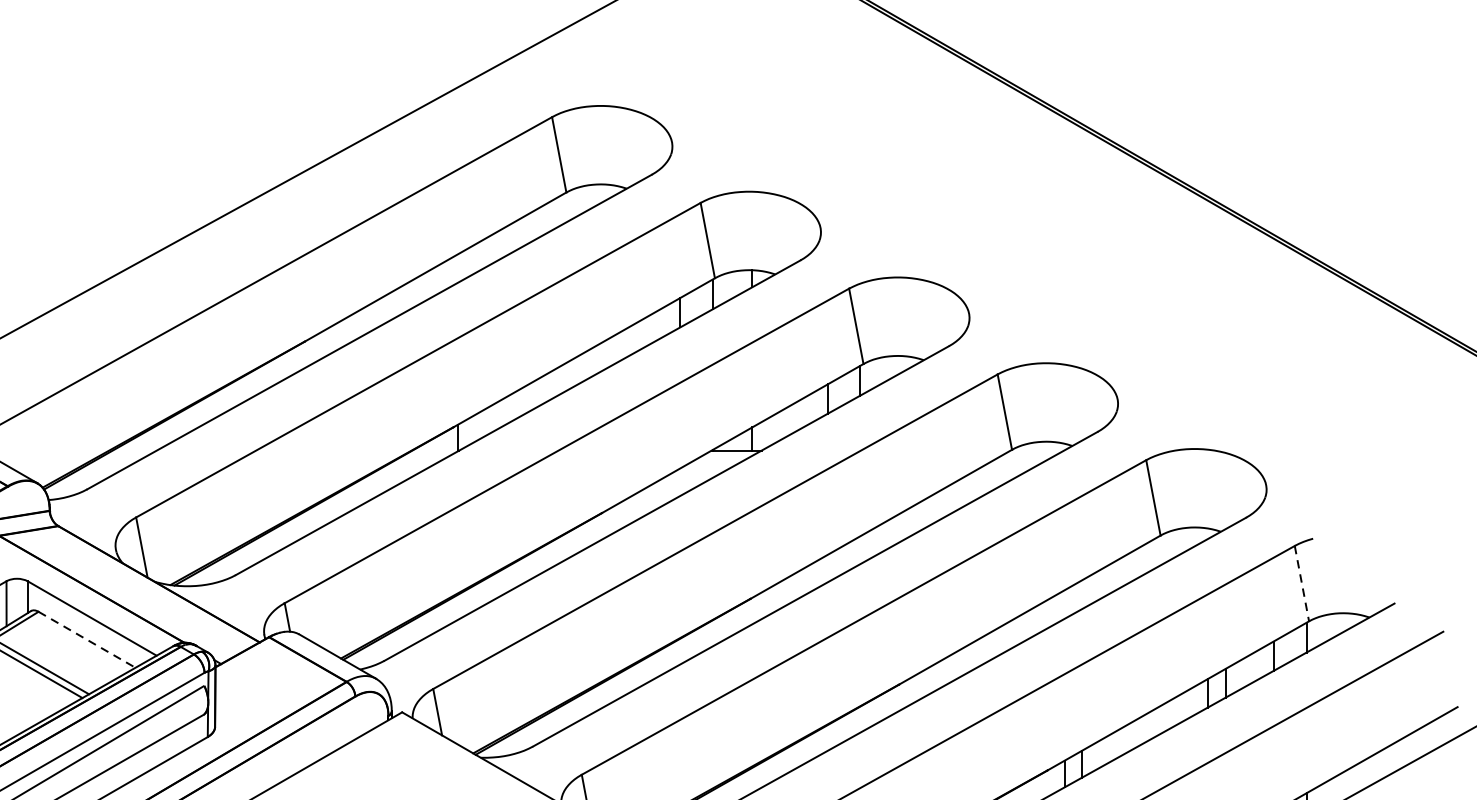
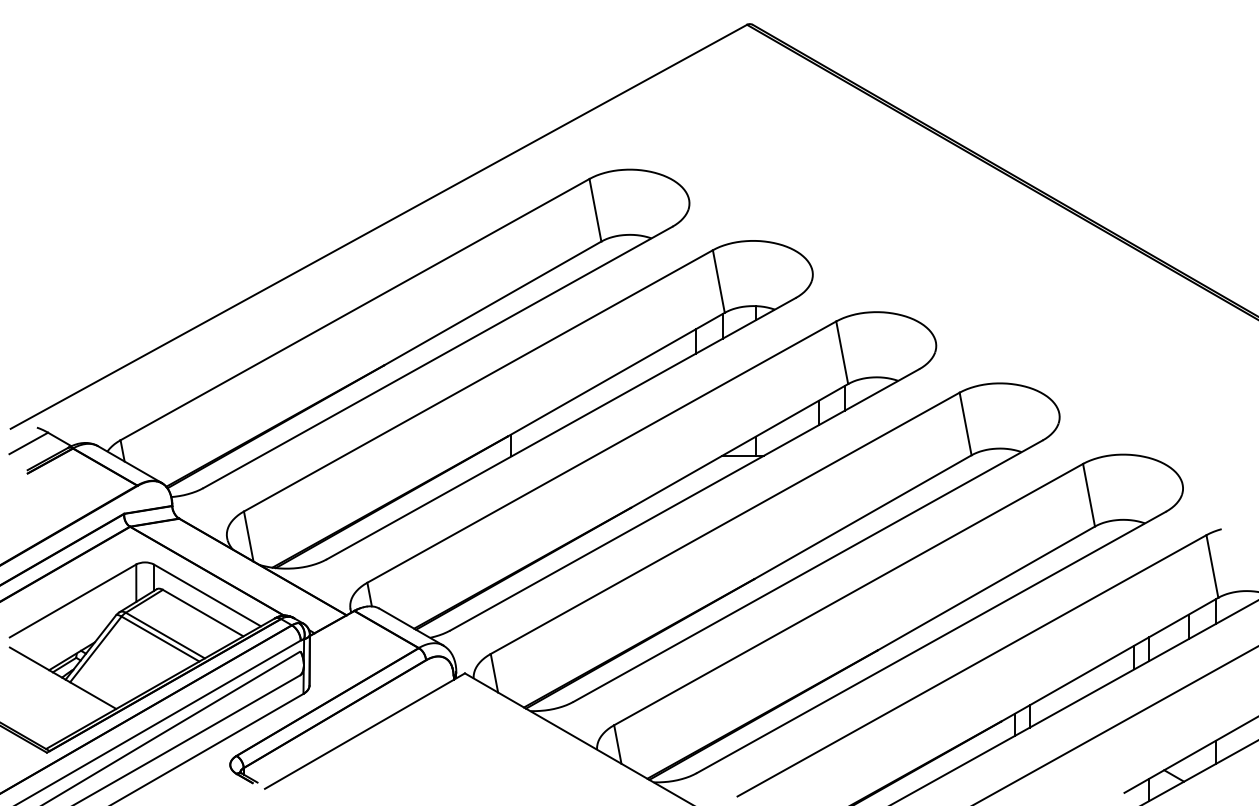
line: (1302, 583) -> (1212, 566), dashed -> solid
line: (87, 640) -> (203, 613), dashed -> solid

